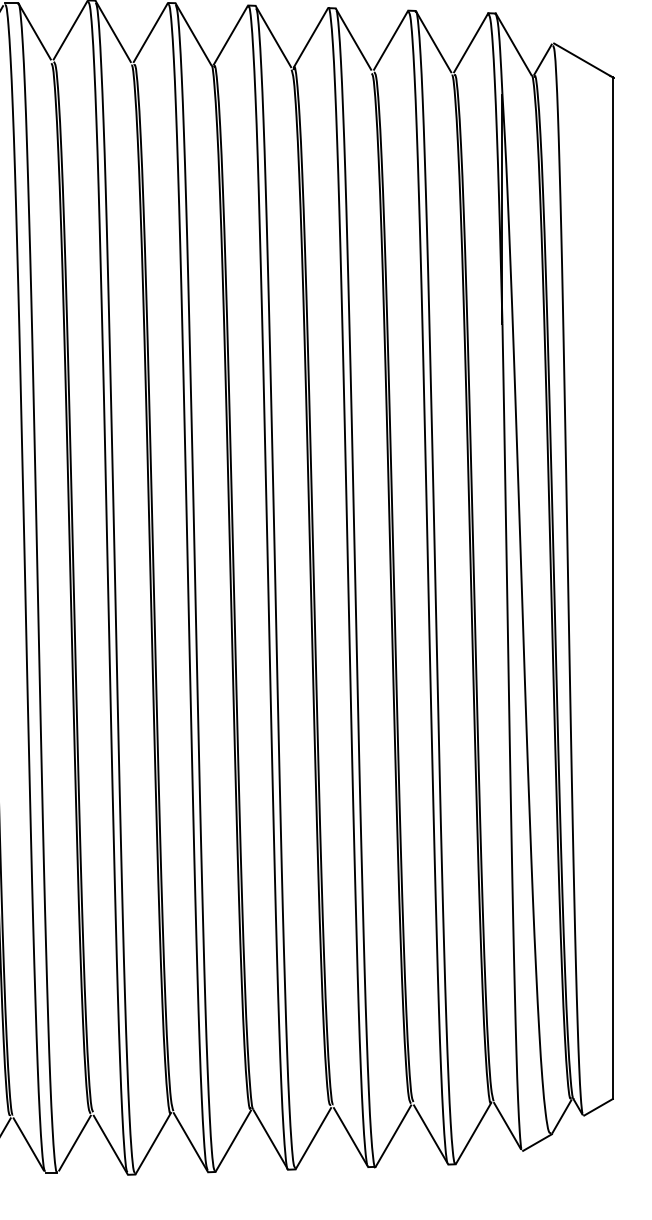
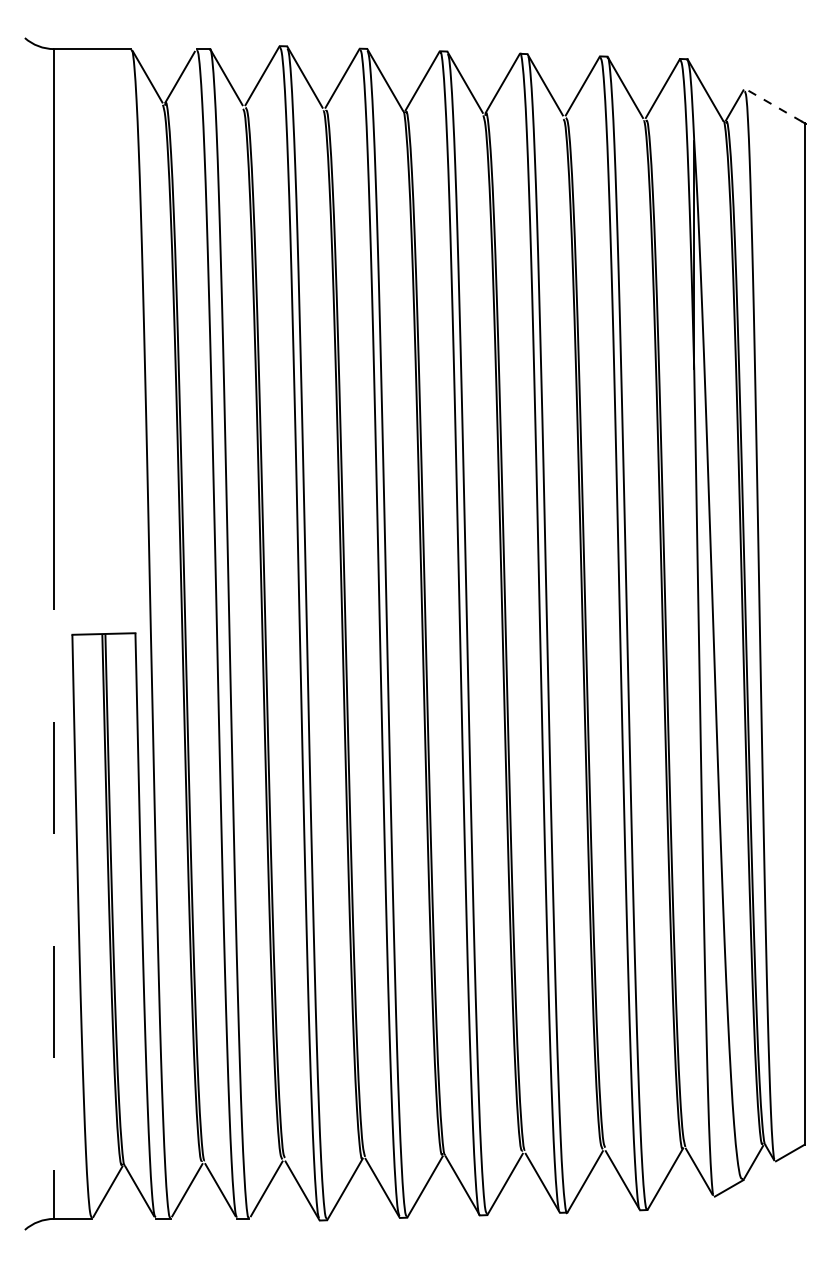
line: (581, 59) -> (773, 105), solid -> dashed

